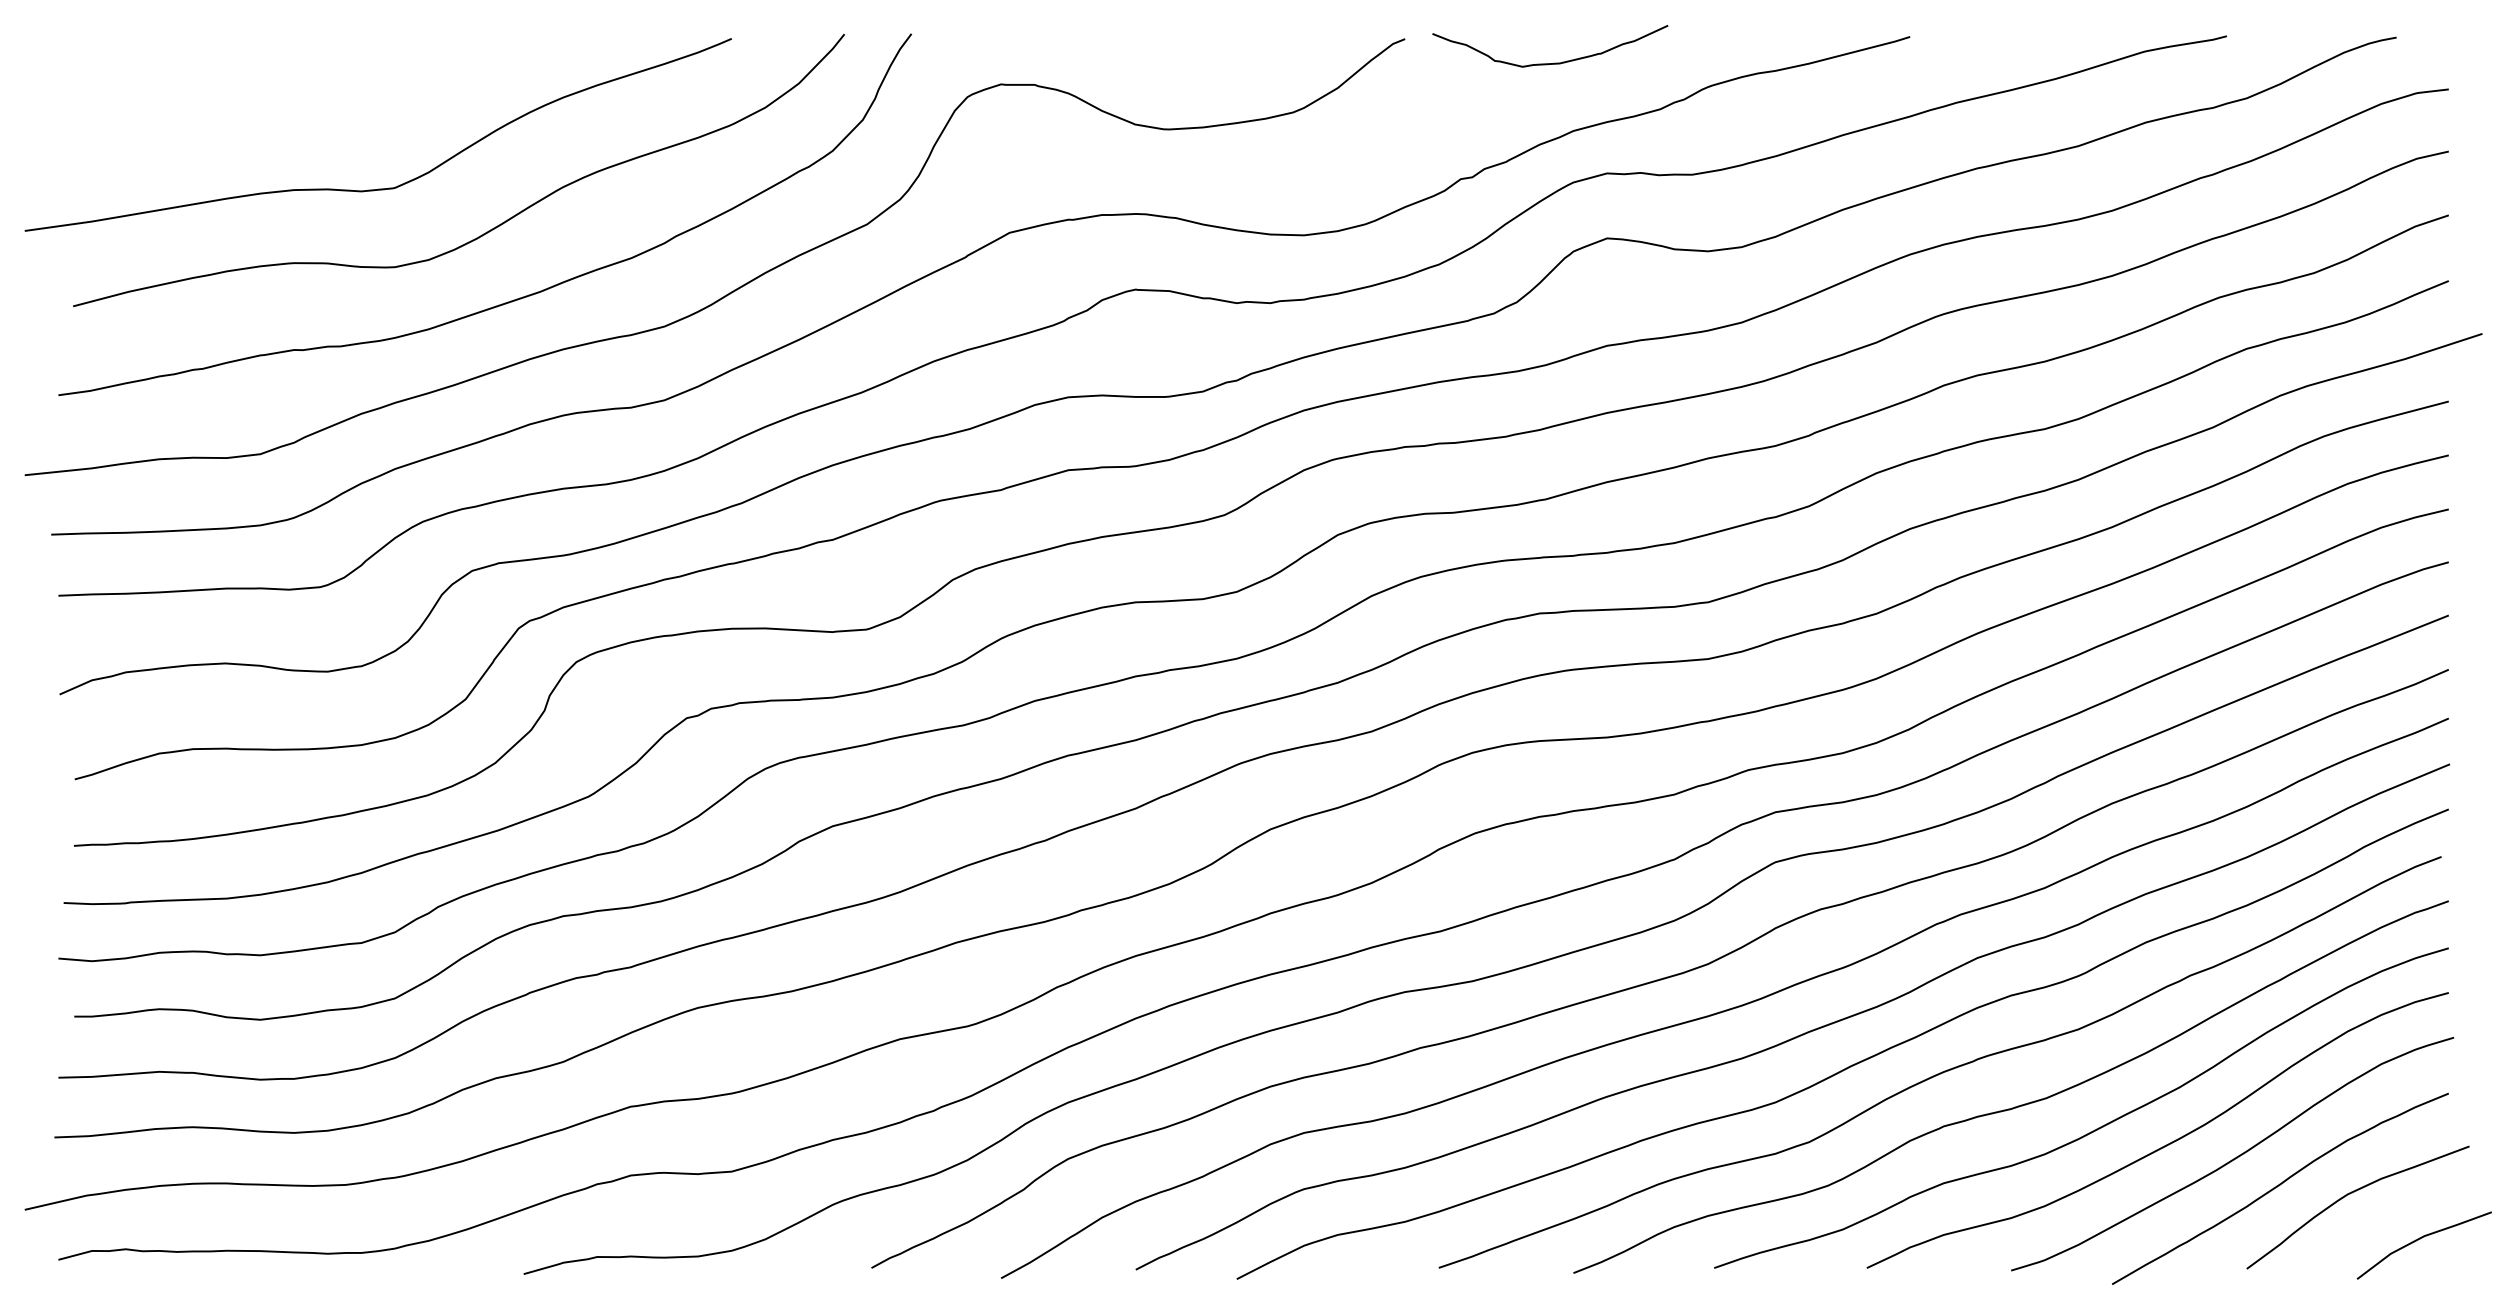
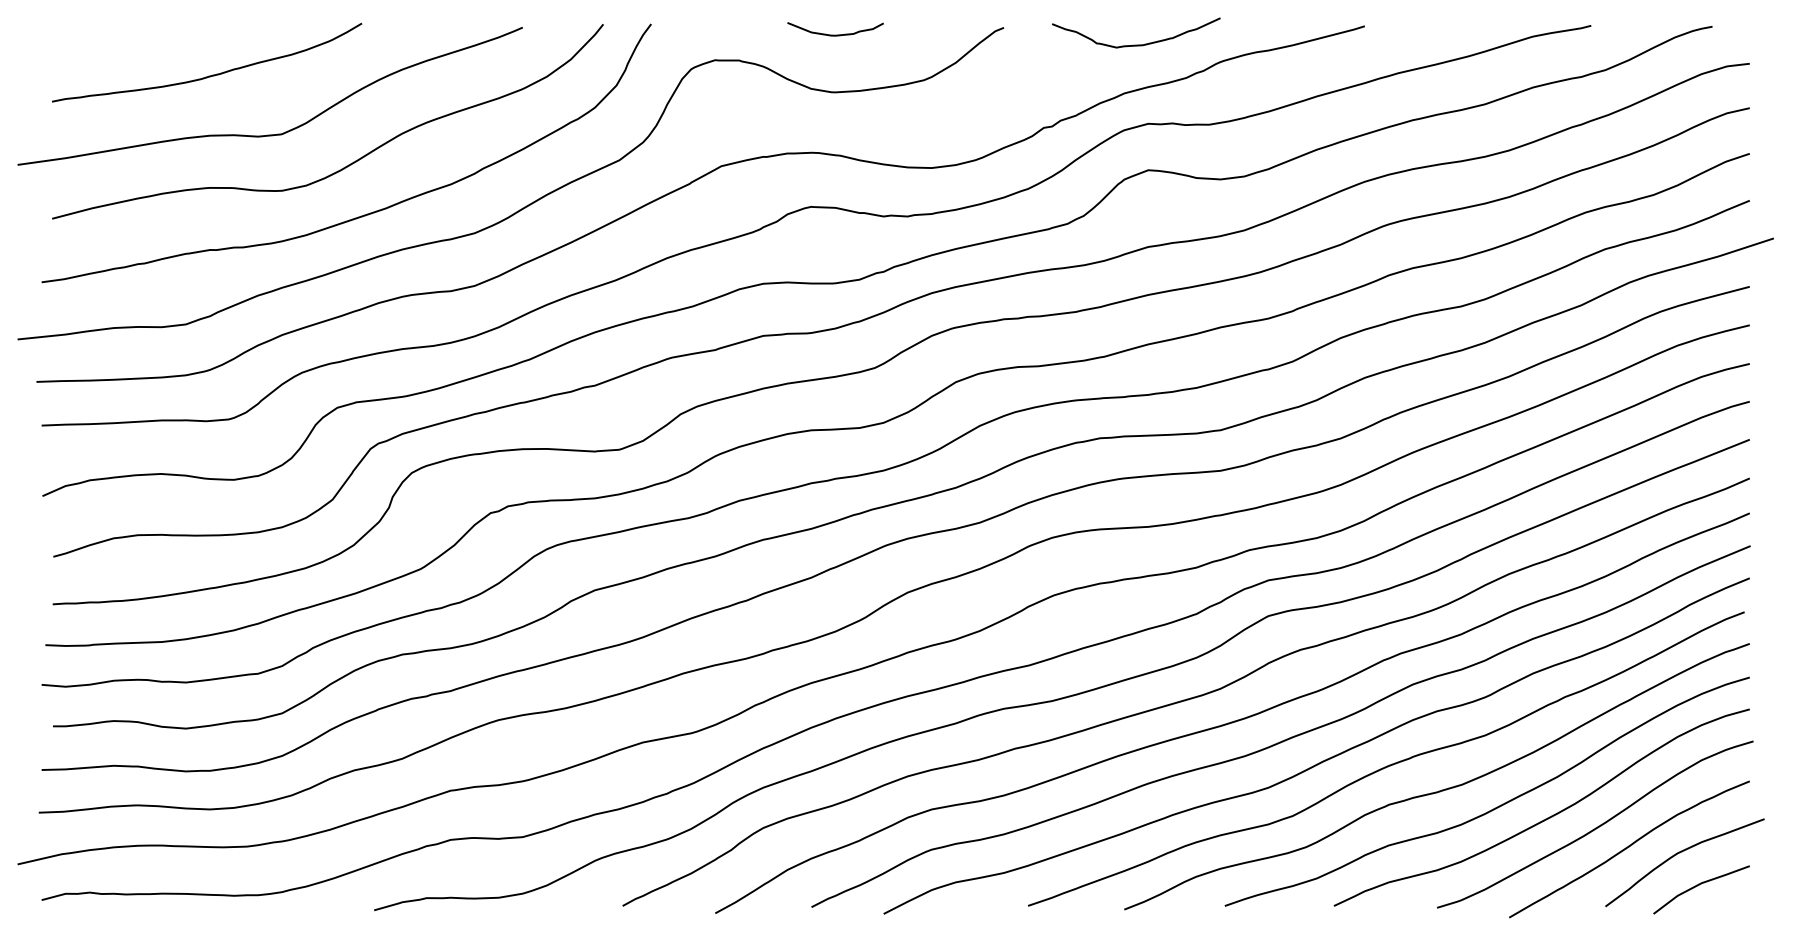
curve: (1169, 49) -> (835, 35), added
curve: (1554, 62) -> (1139, 44), moved
curve: (295, 105) -> (211, 75), added
line: (2420, 1239) -> (1698, 885), moved

